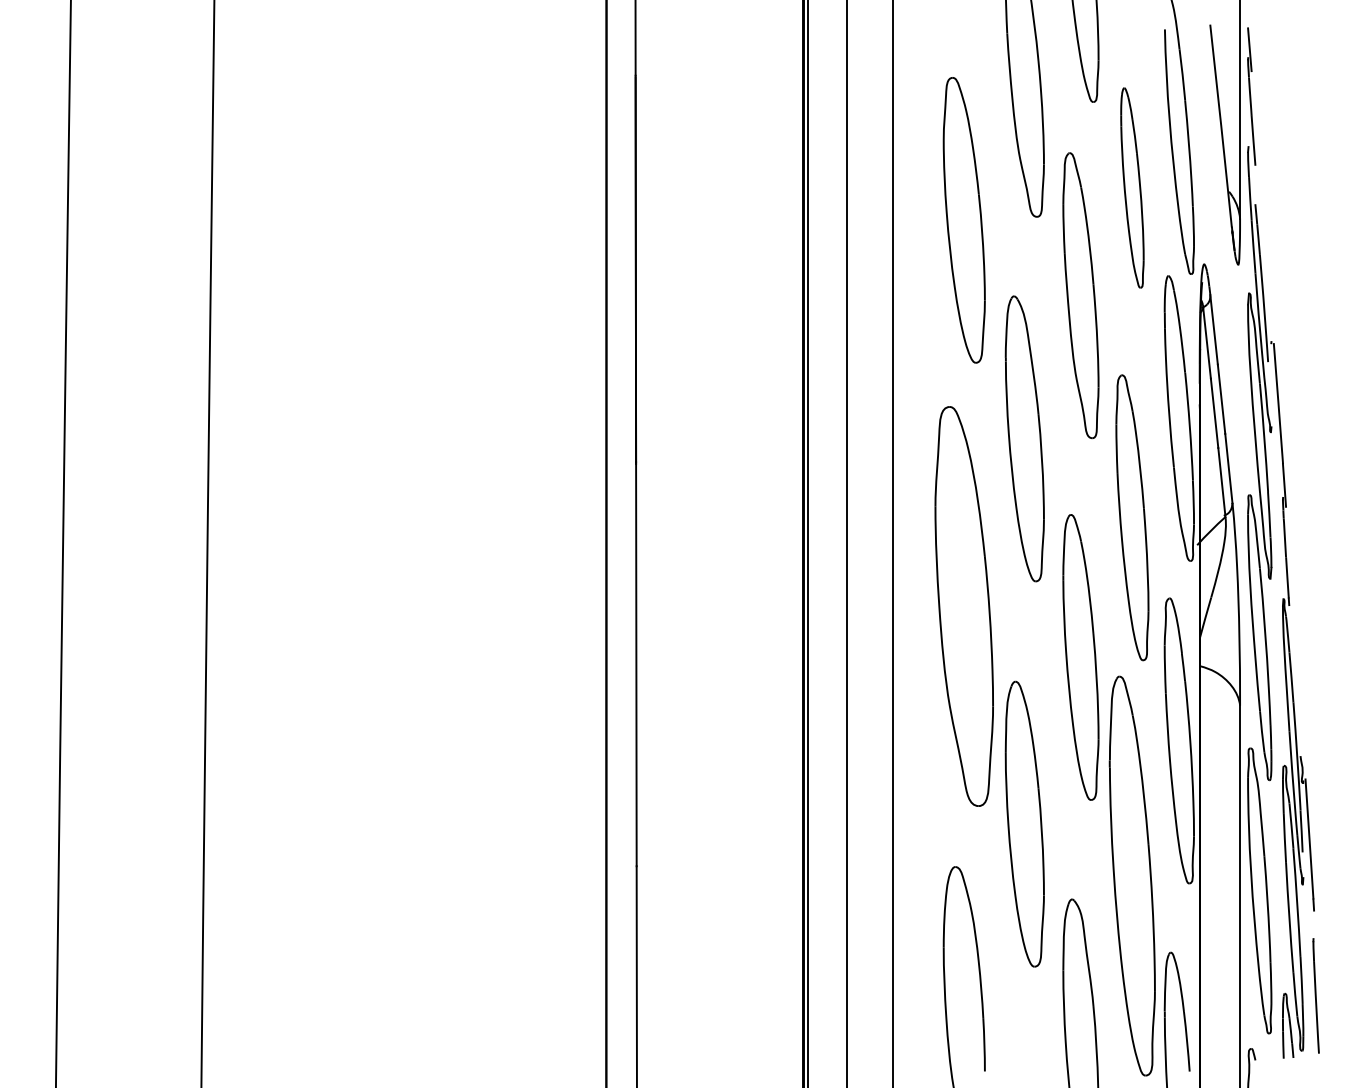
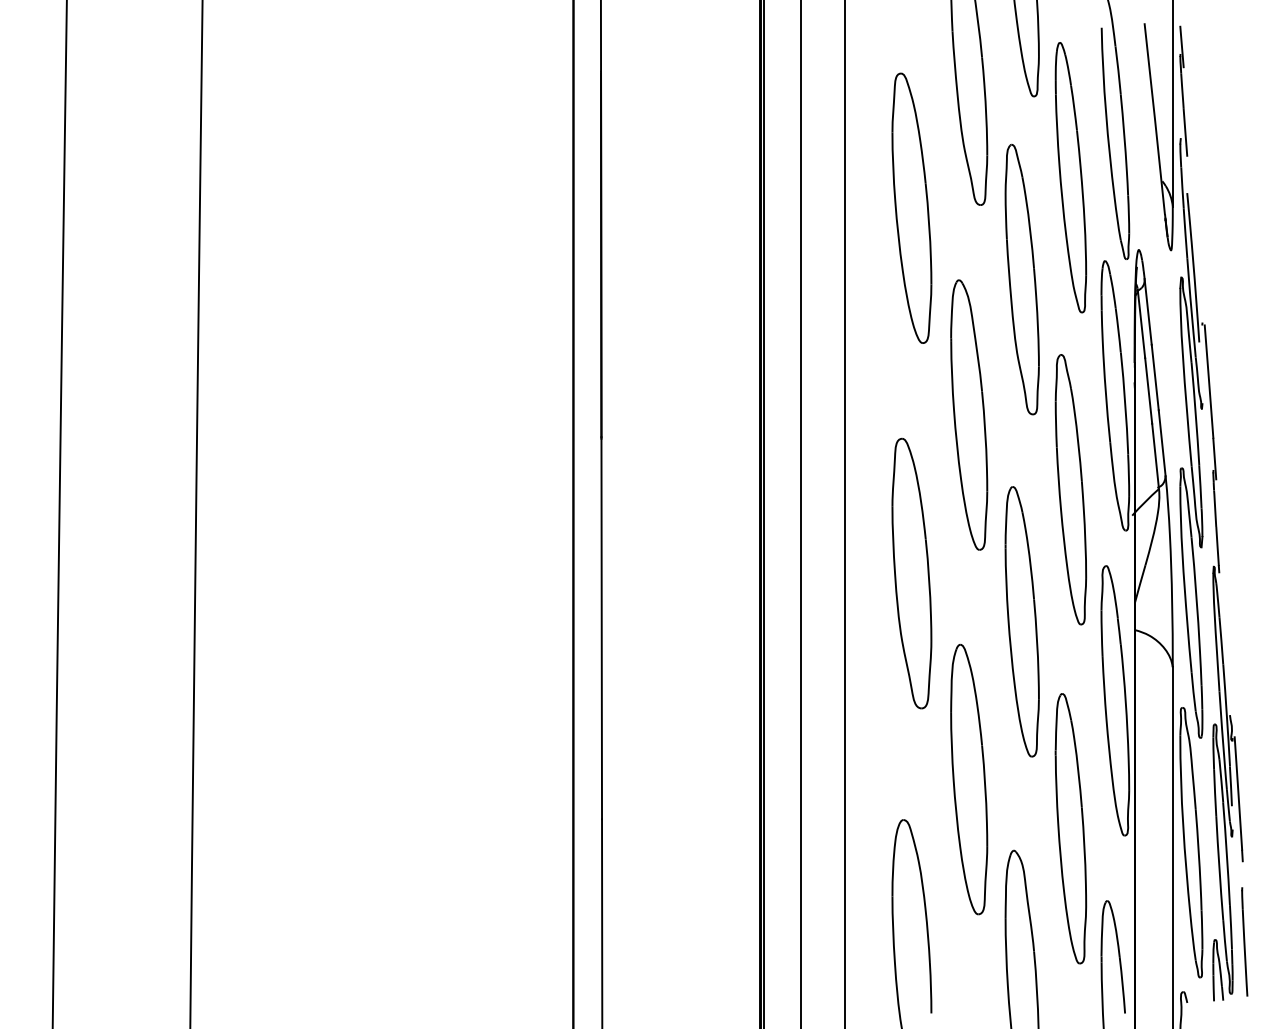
part: (1131, 187) -> (1070, 177), size x1.43
part: (963, 606) -> (911, 573), size x0.71
part: (1131, 875) -> (1070, 828), size x0.71

